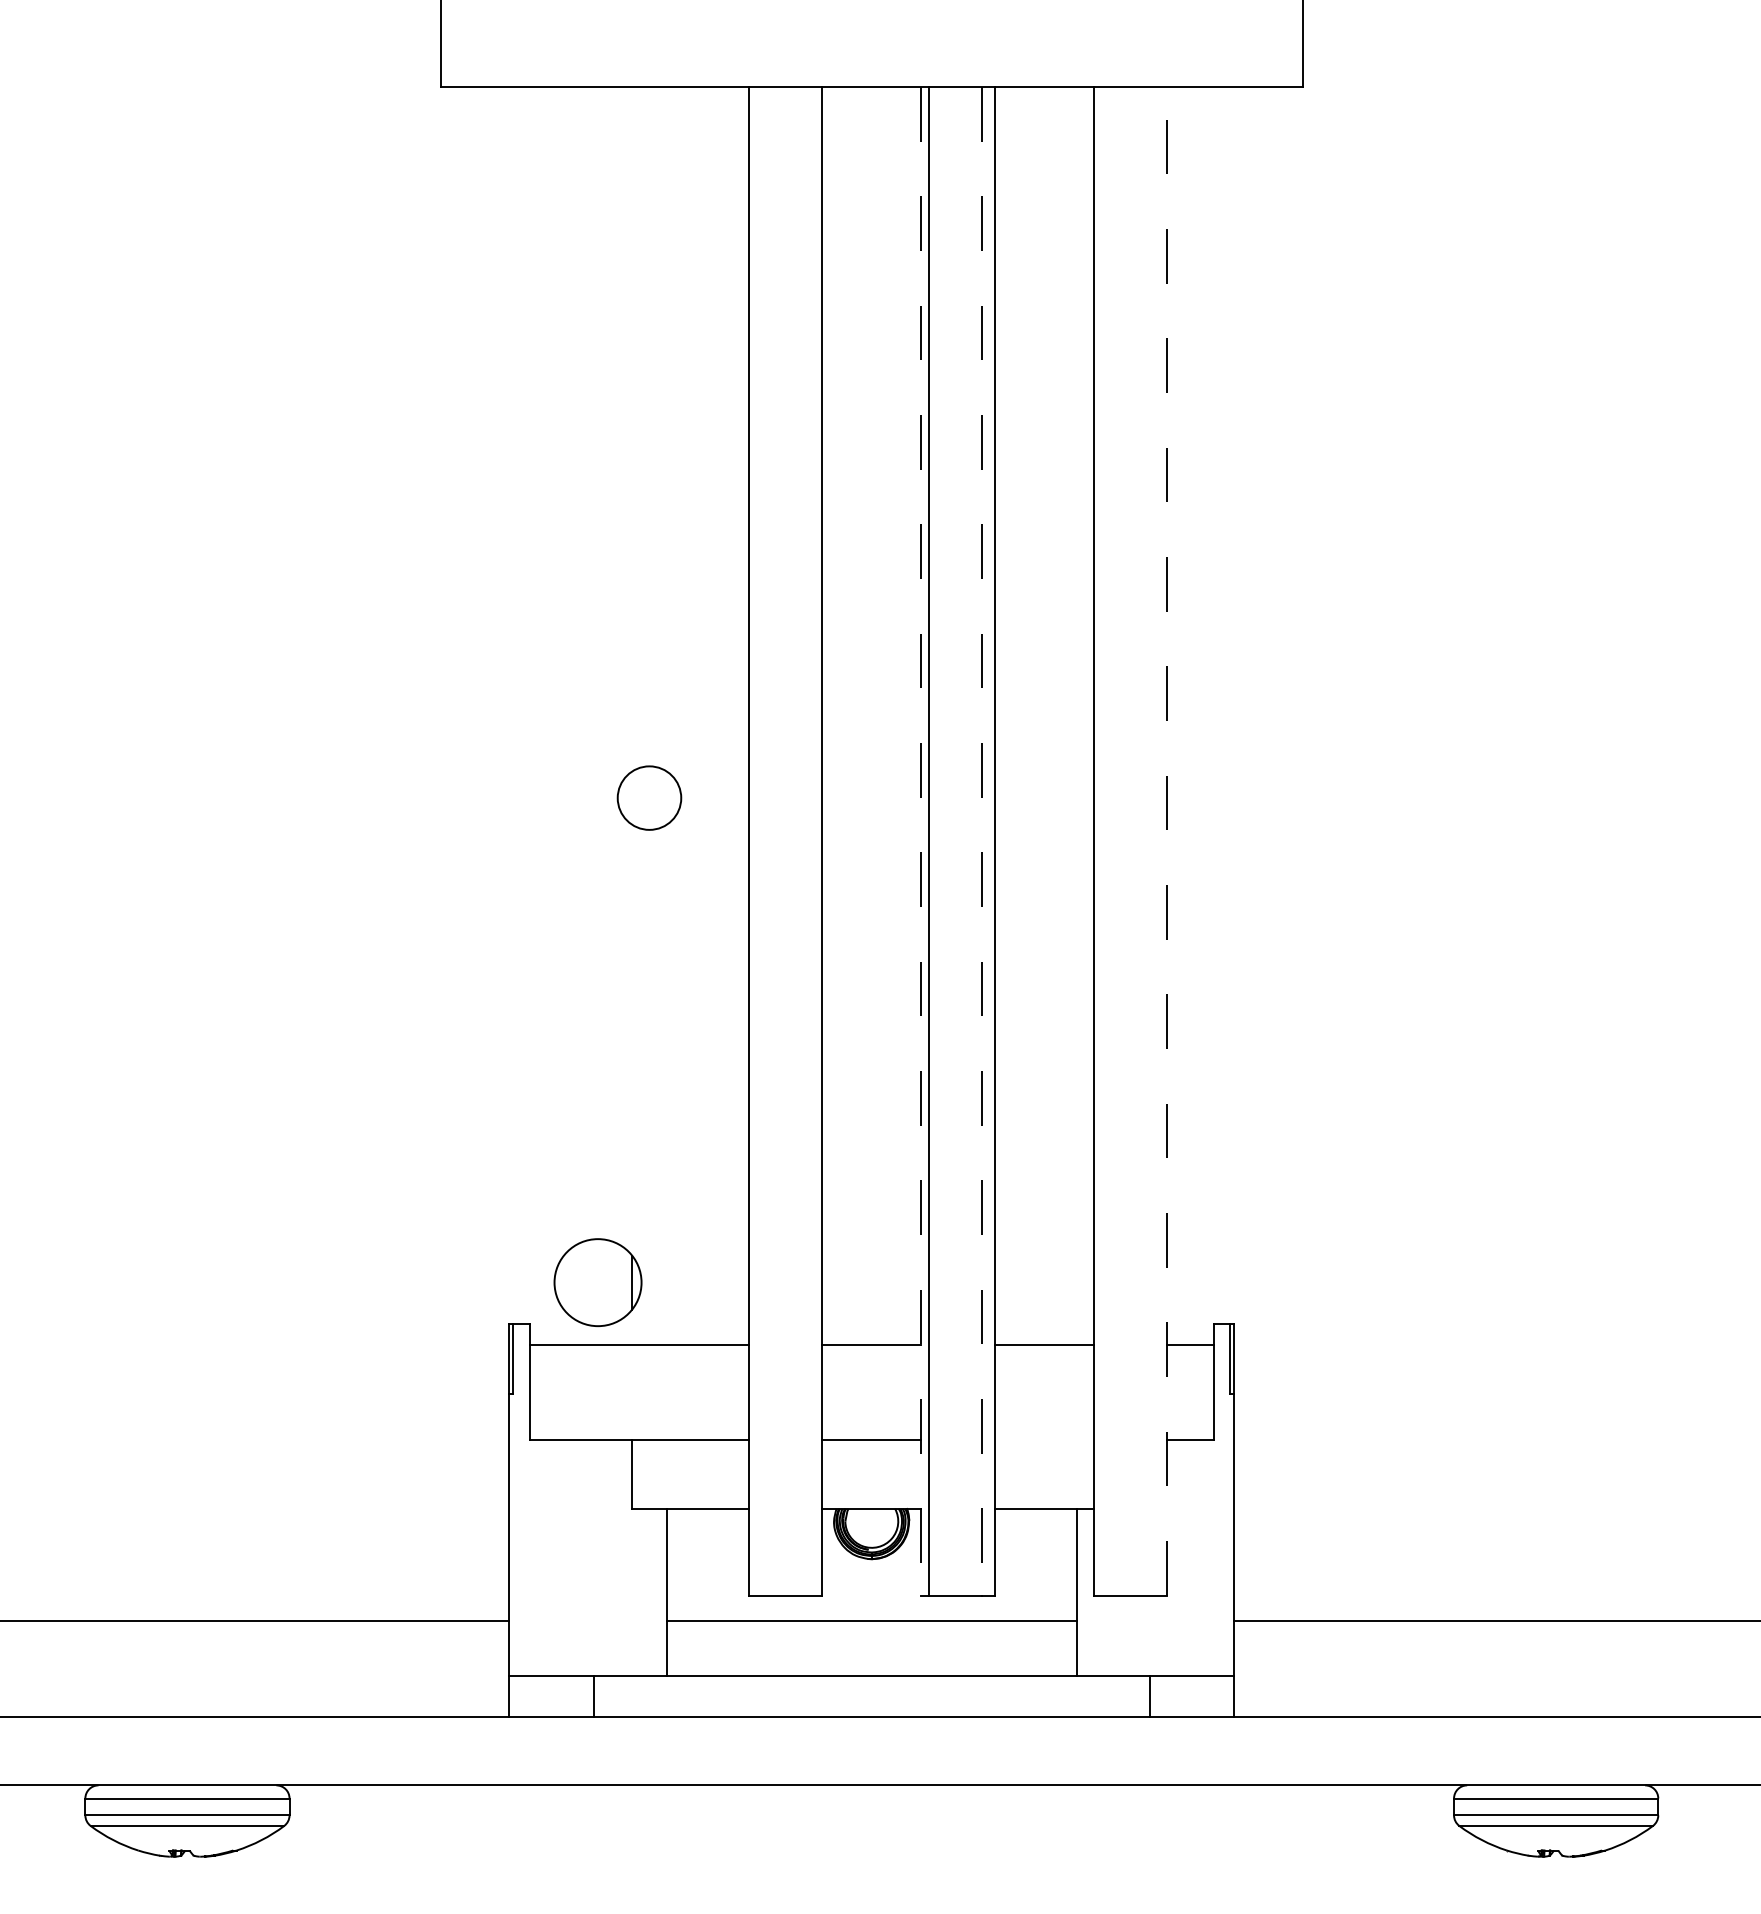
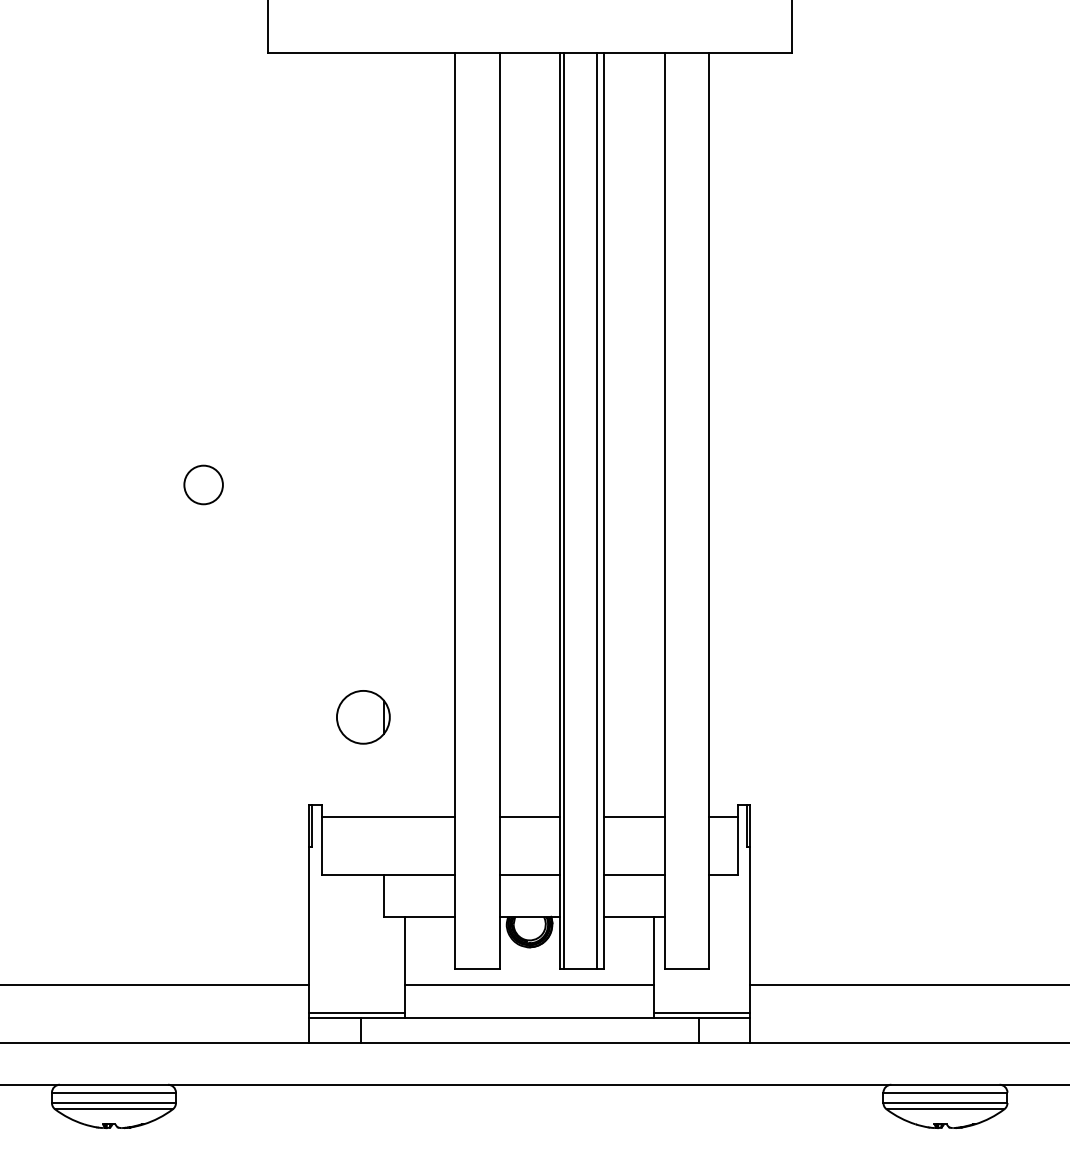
circle: (649, 797) -> (203, 484), moved
line: (1167, 840) -> (709, 510), dashed -> solid
line: (920, 841) -> (559, 511), dashed -> solid
line: (981, 841) -> (596, 511), dashed -> solid
part: (598, 1282) -> (363, 717), moved
line: (1044, 1440) -> (634, 875), added
line: (586, 1668) -> (356, 1013), added
line: (1156, 1668) -> (702, 1013), added

